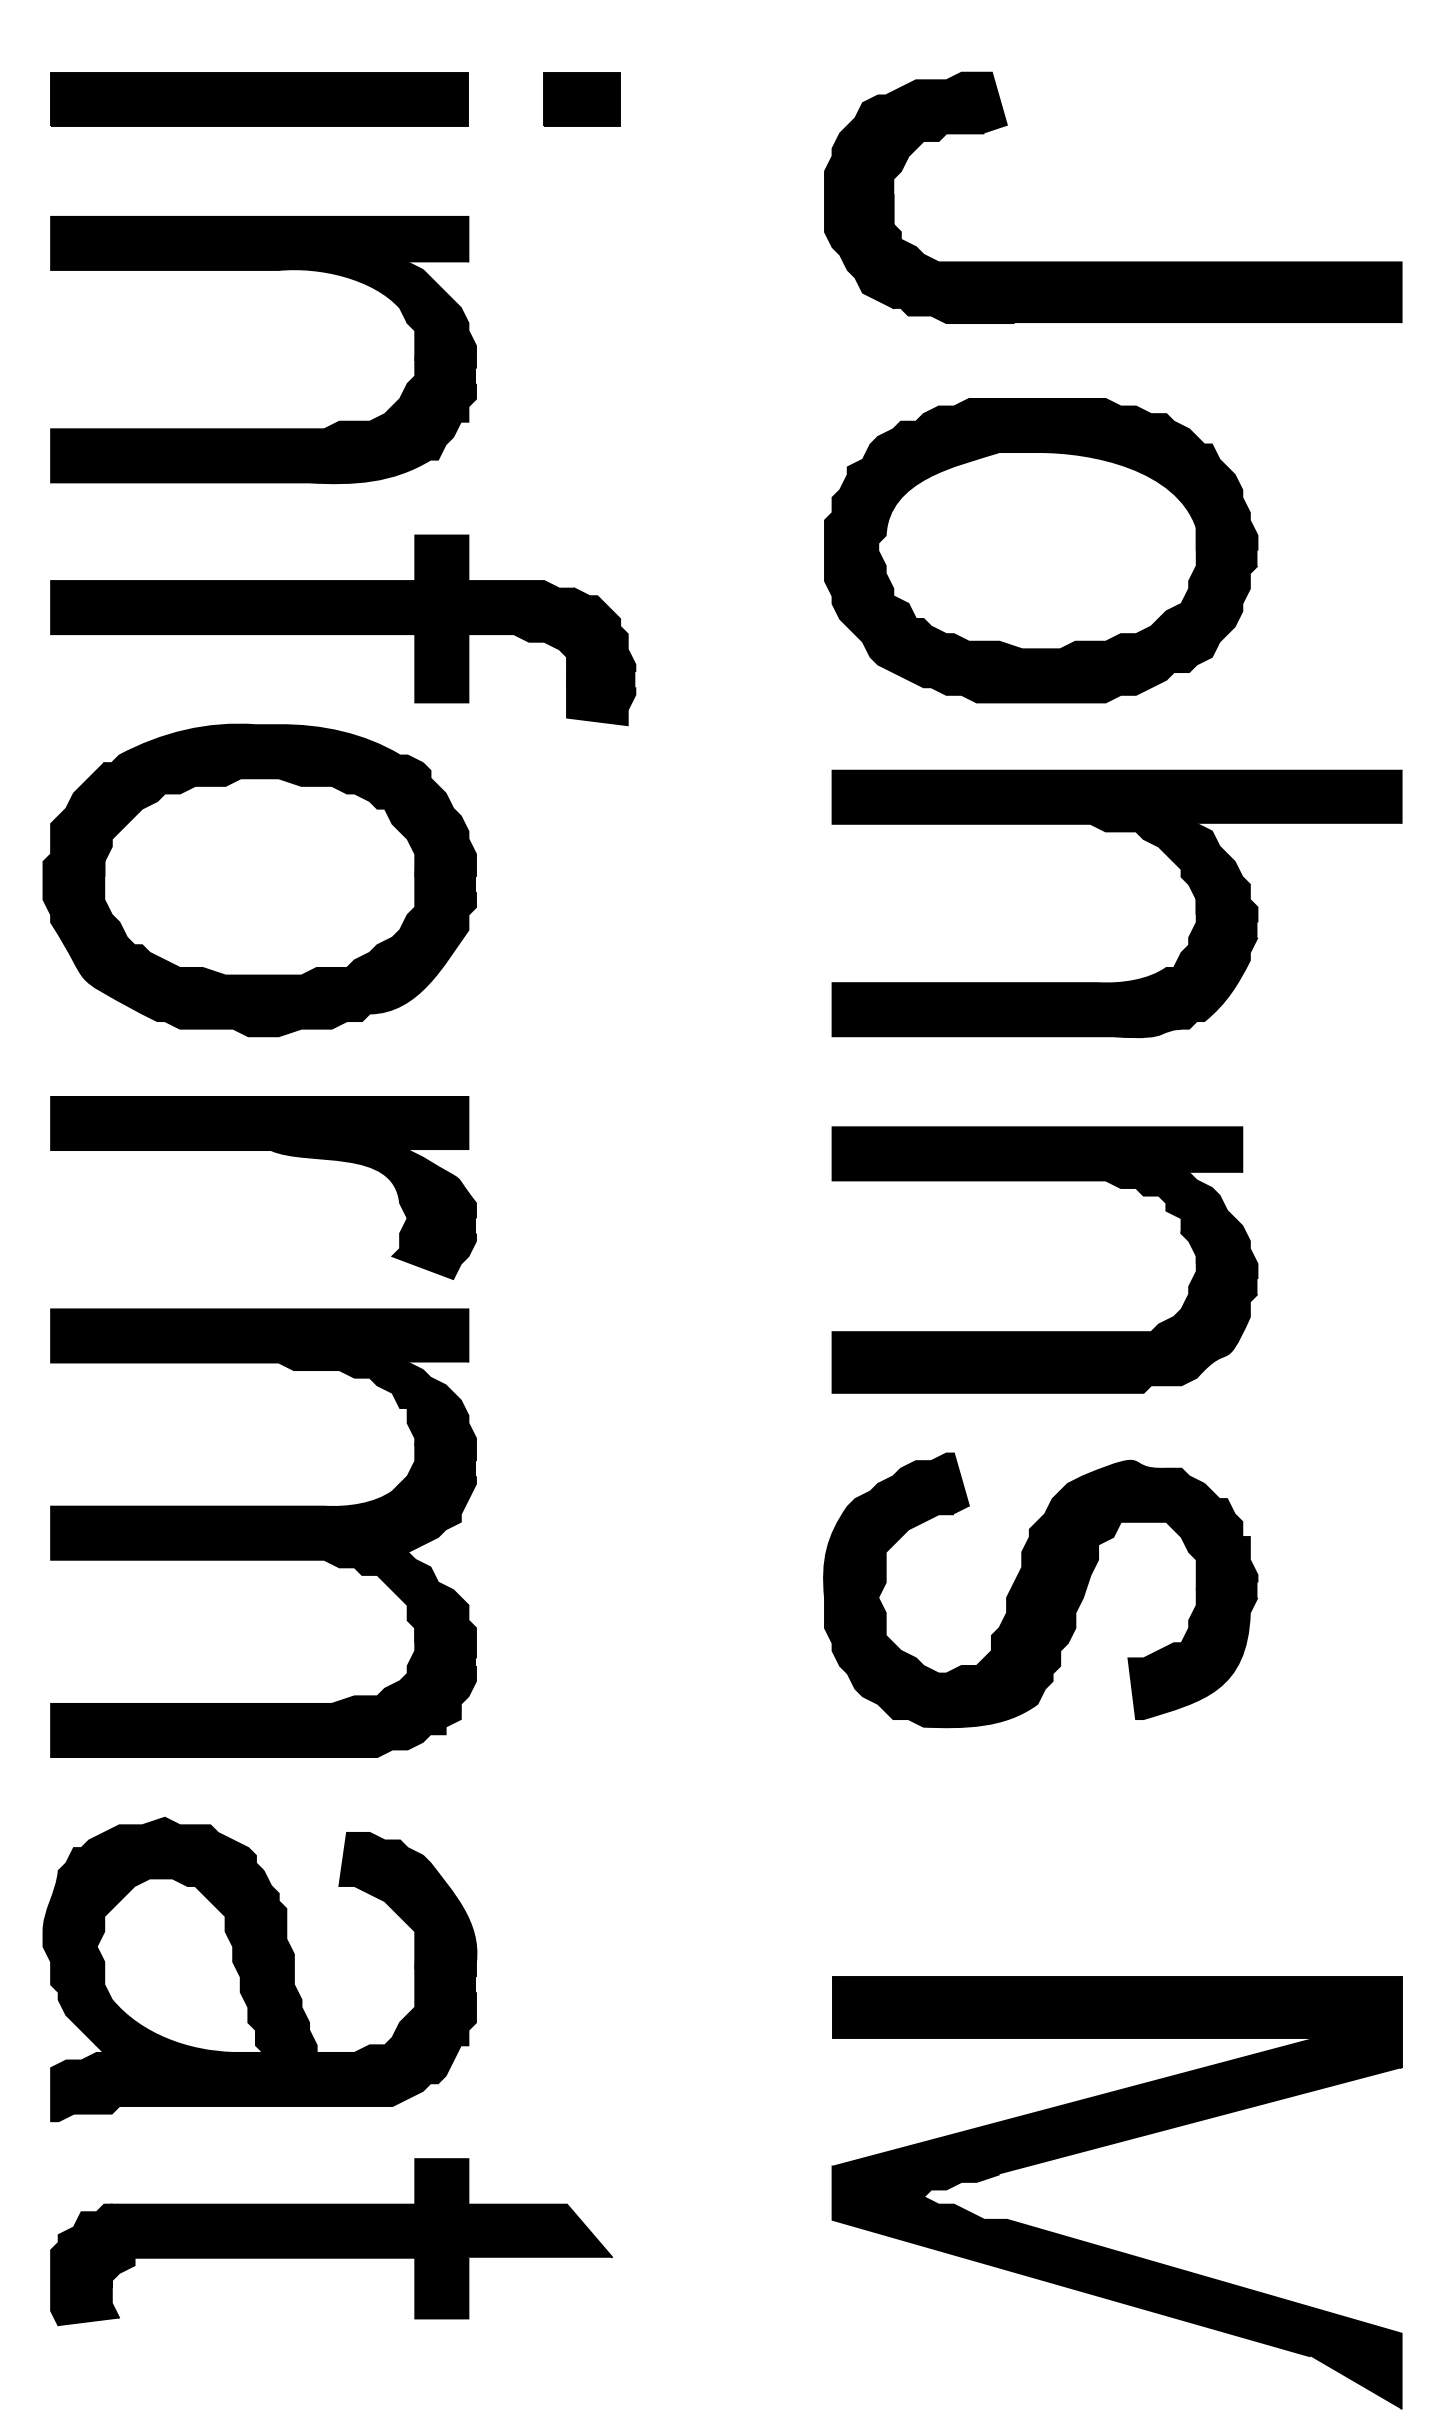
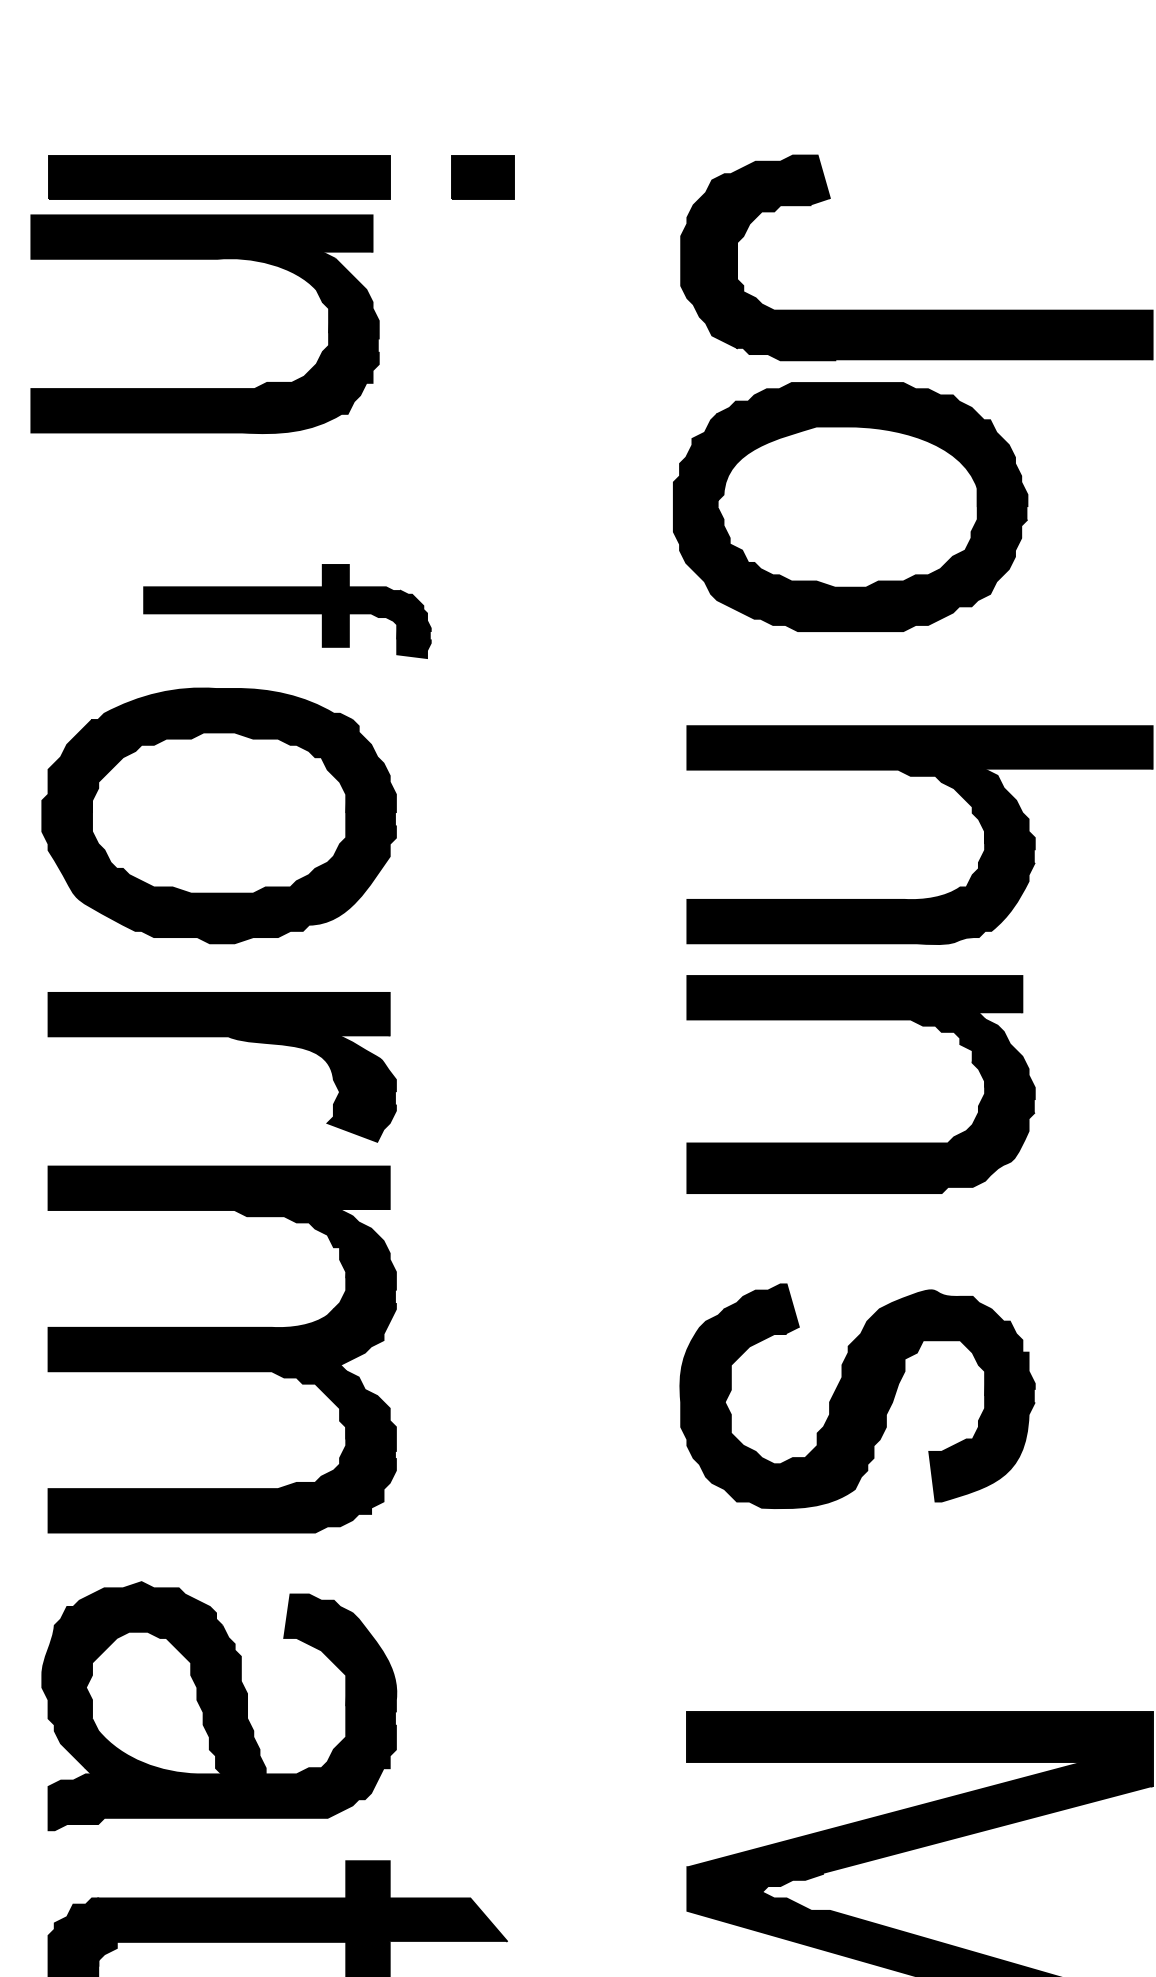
part: (263, 428) -> (205, 388), moved
part: (1041, 550) -> (850, 506), moved
part: (343, 630) -> (287, 611), size x0.6
part: (1044, 1331) -> (860, 1142), moved

